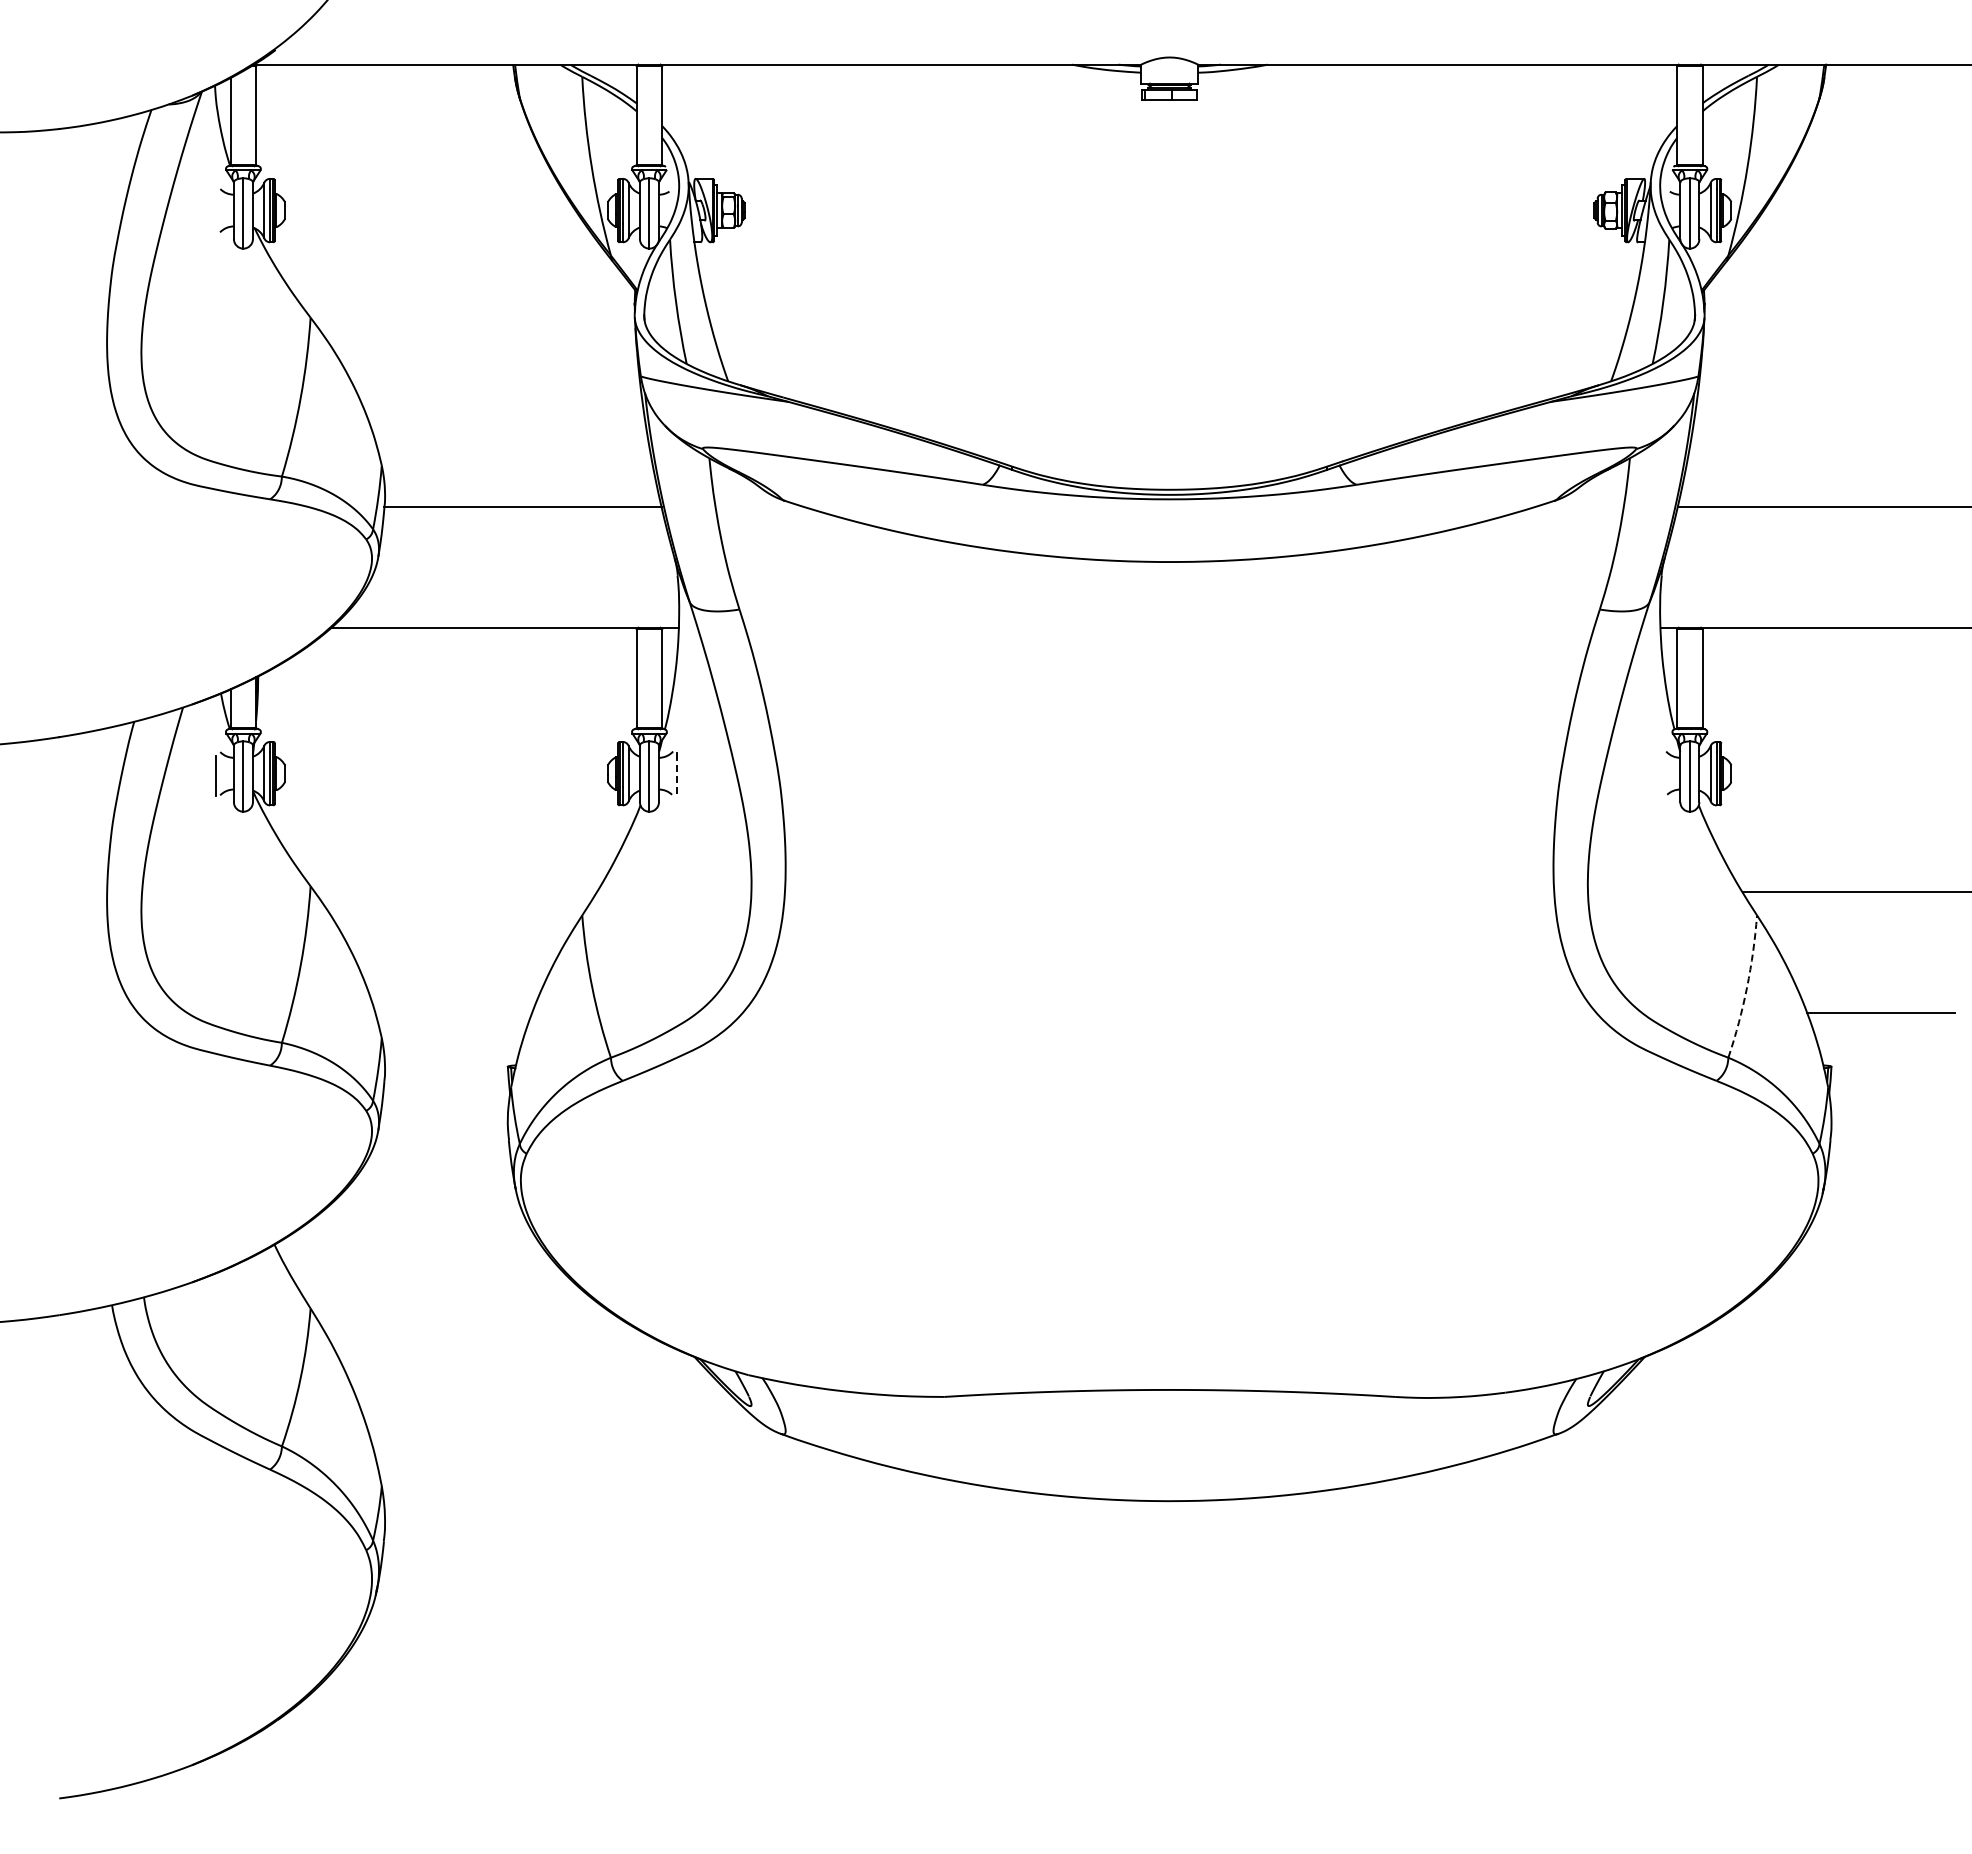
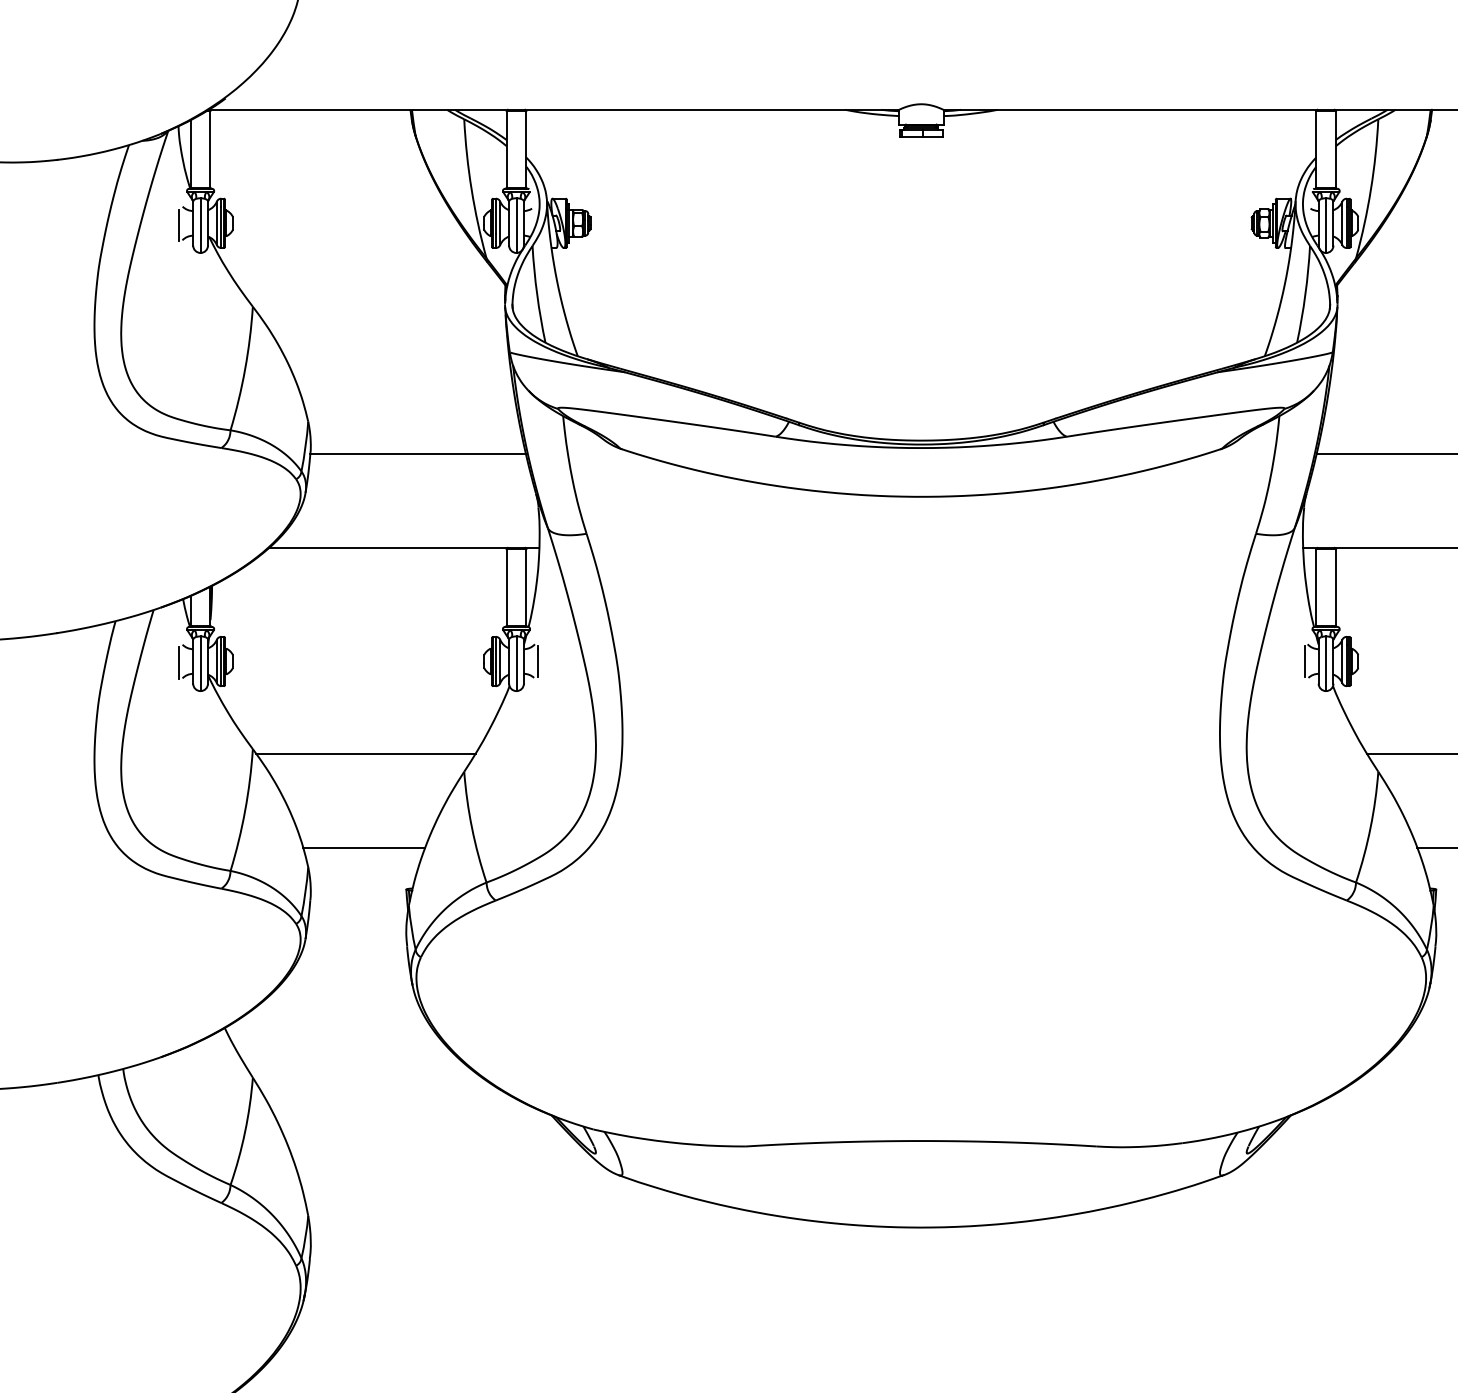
line: (216, 212) -> (179, 224), added
line: (1662, 773) -> (1304, 661), added
line: (676, 775) -> (537, 662), dashed -> solid
line: (455, 892) -> (365, 753), added
arc: (1747, 987) -> (1370, 827), dashed -> solid
line: (453, 1012) -> (364, 847), added

